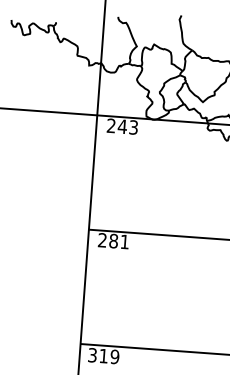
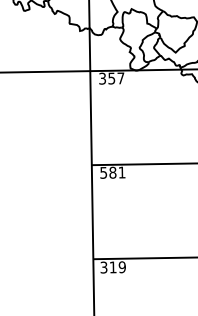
text: (122, 126) -> (111, 78), 243 -> 357
text: (102, 239) -> (103, 172), 281 -> 581

